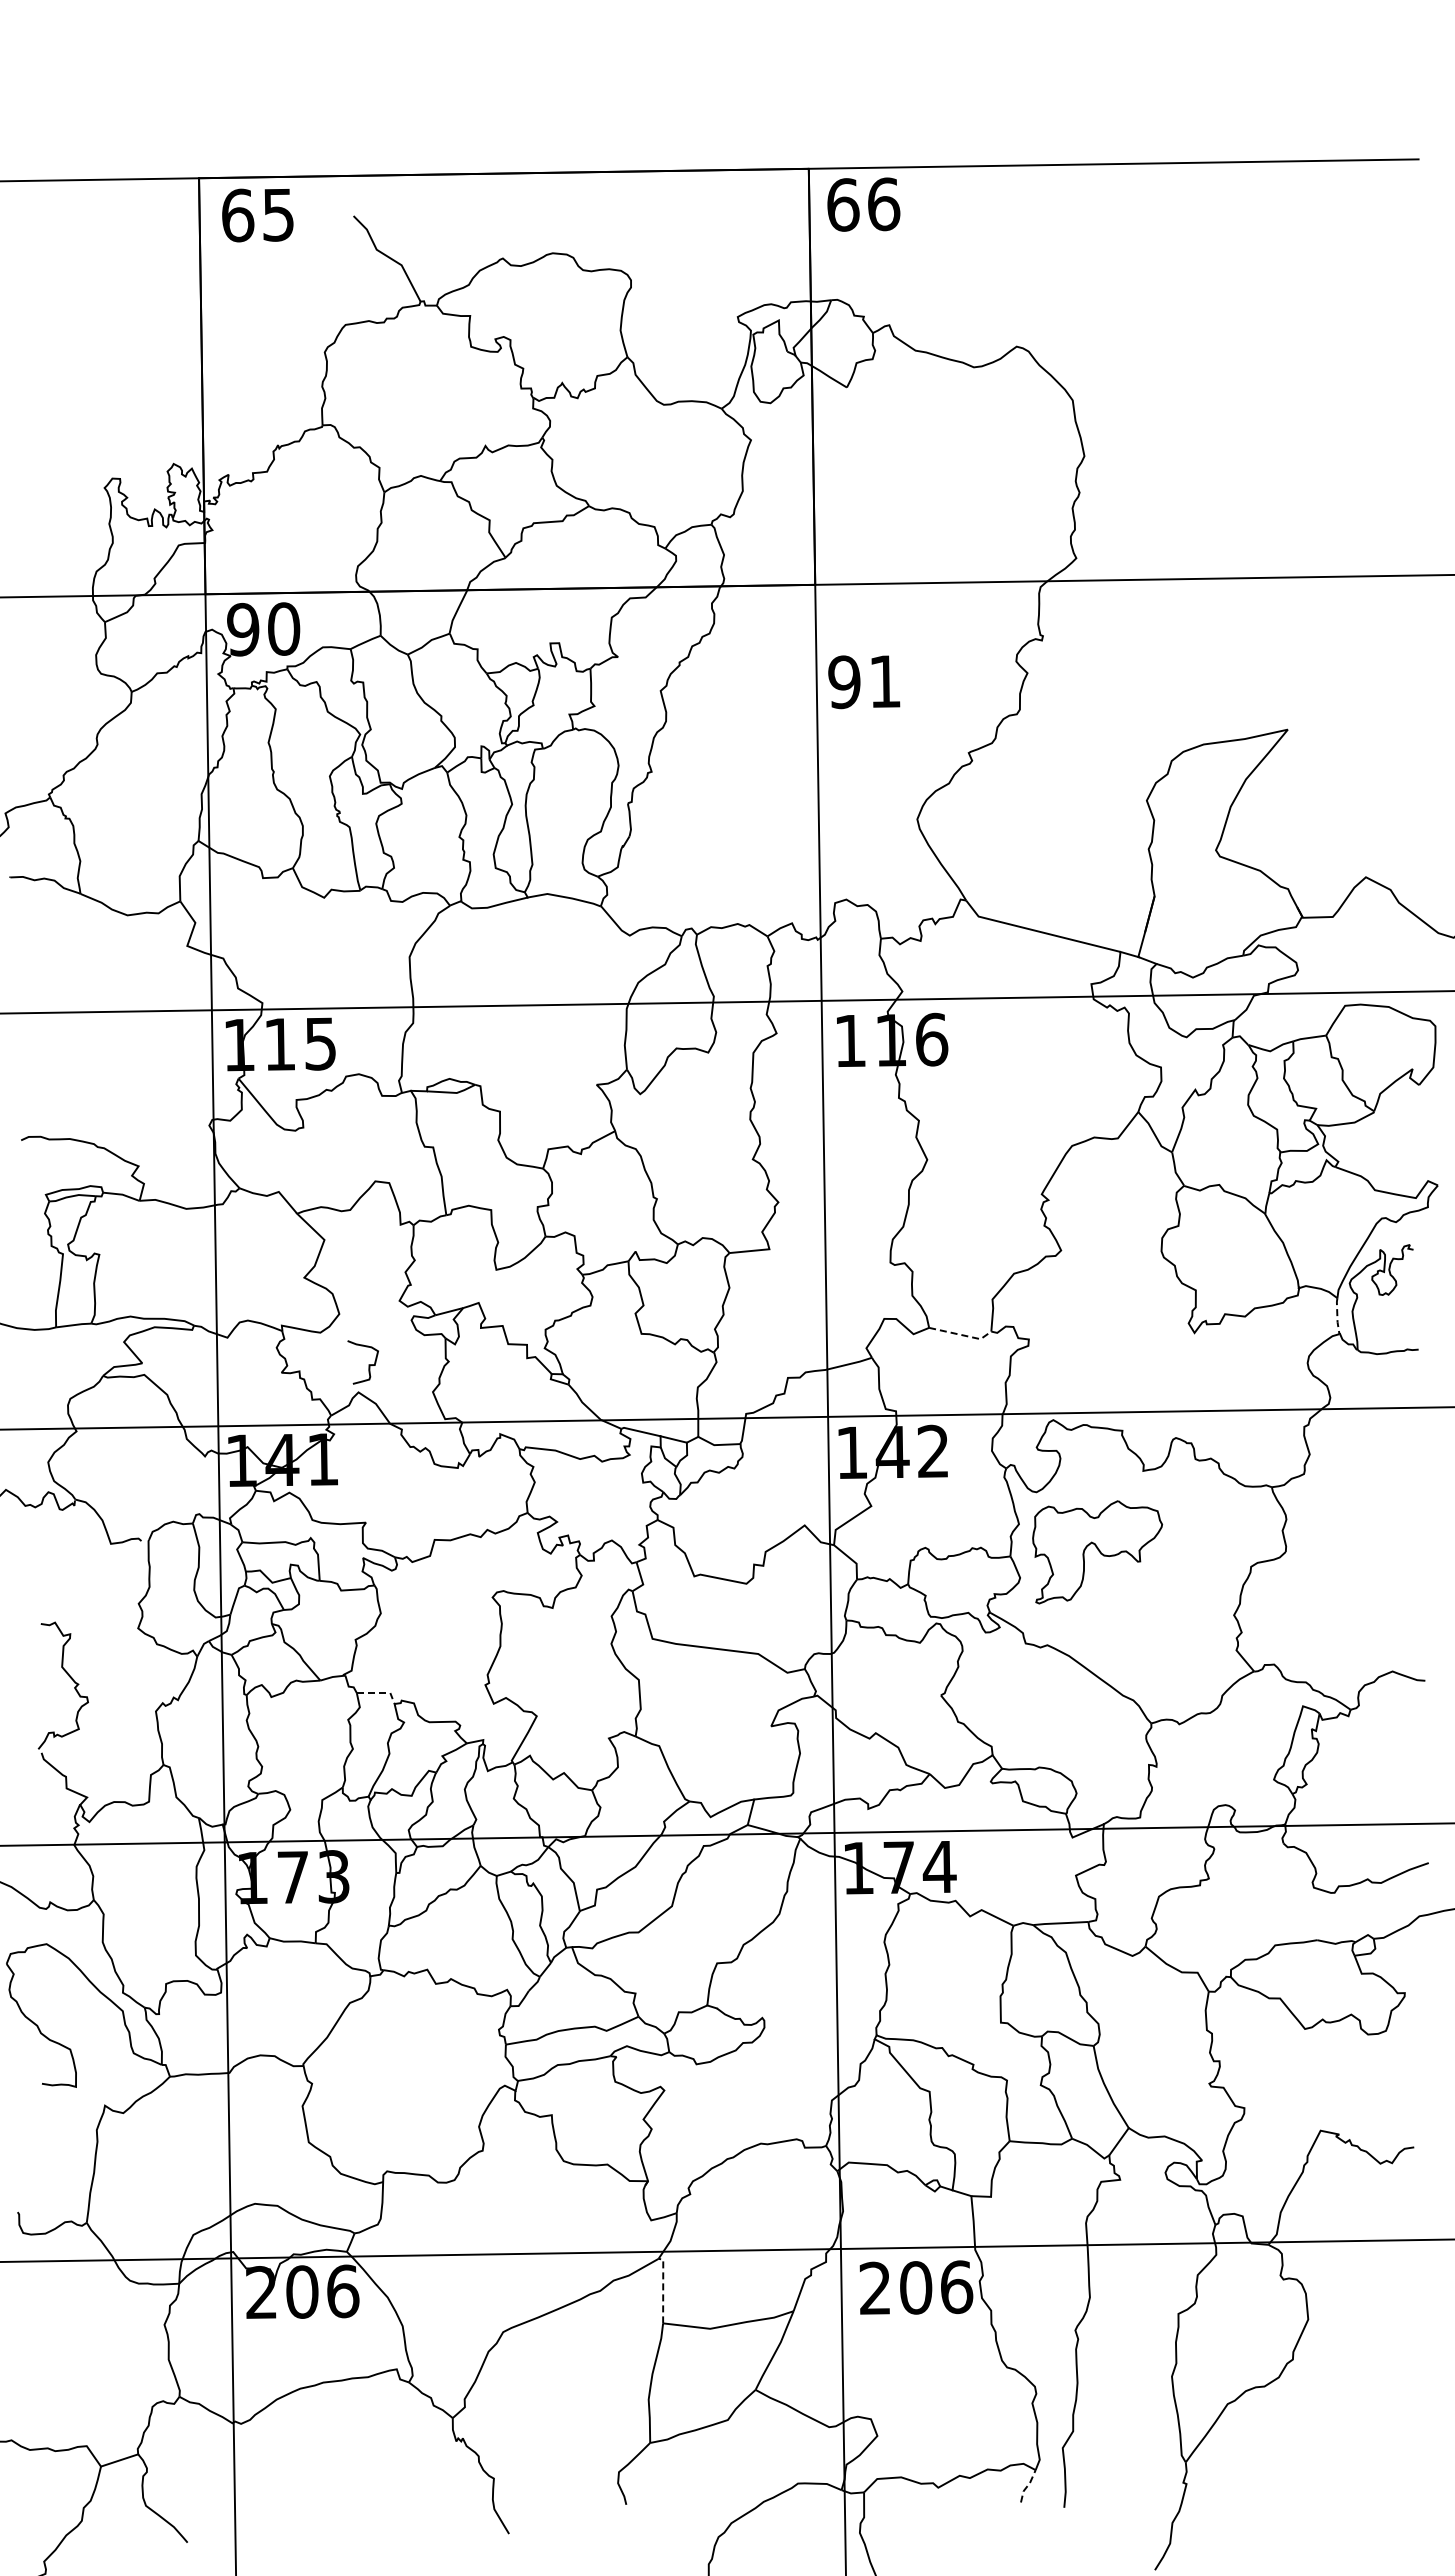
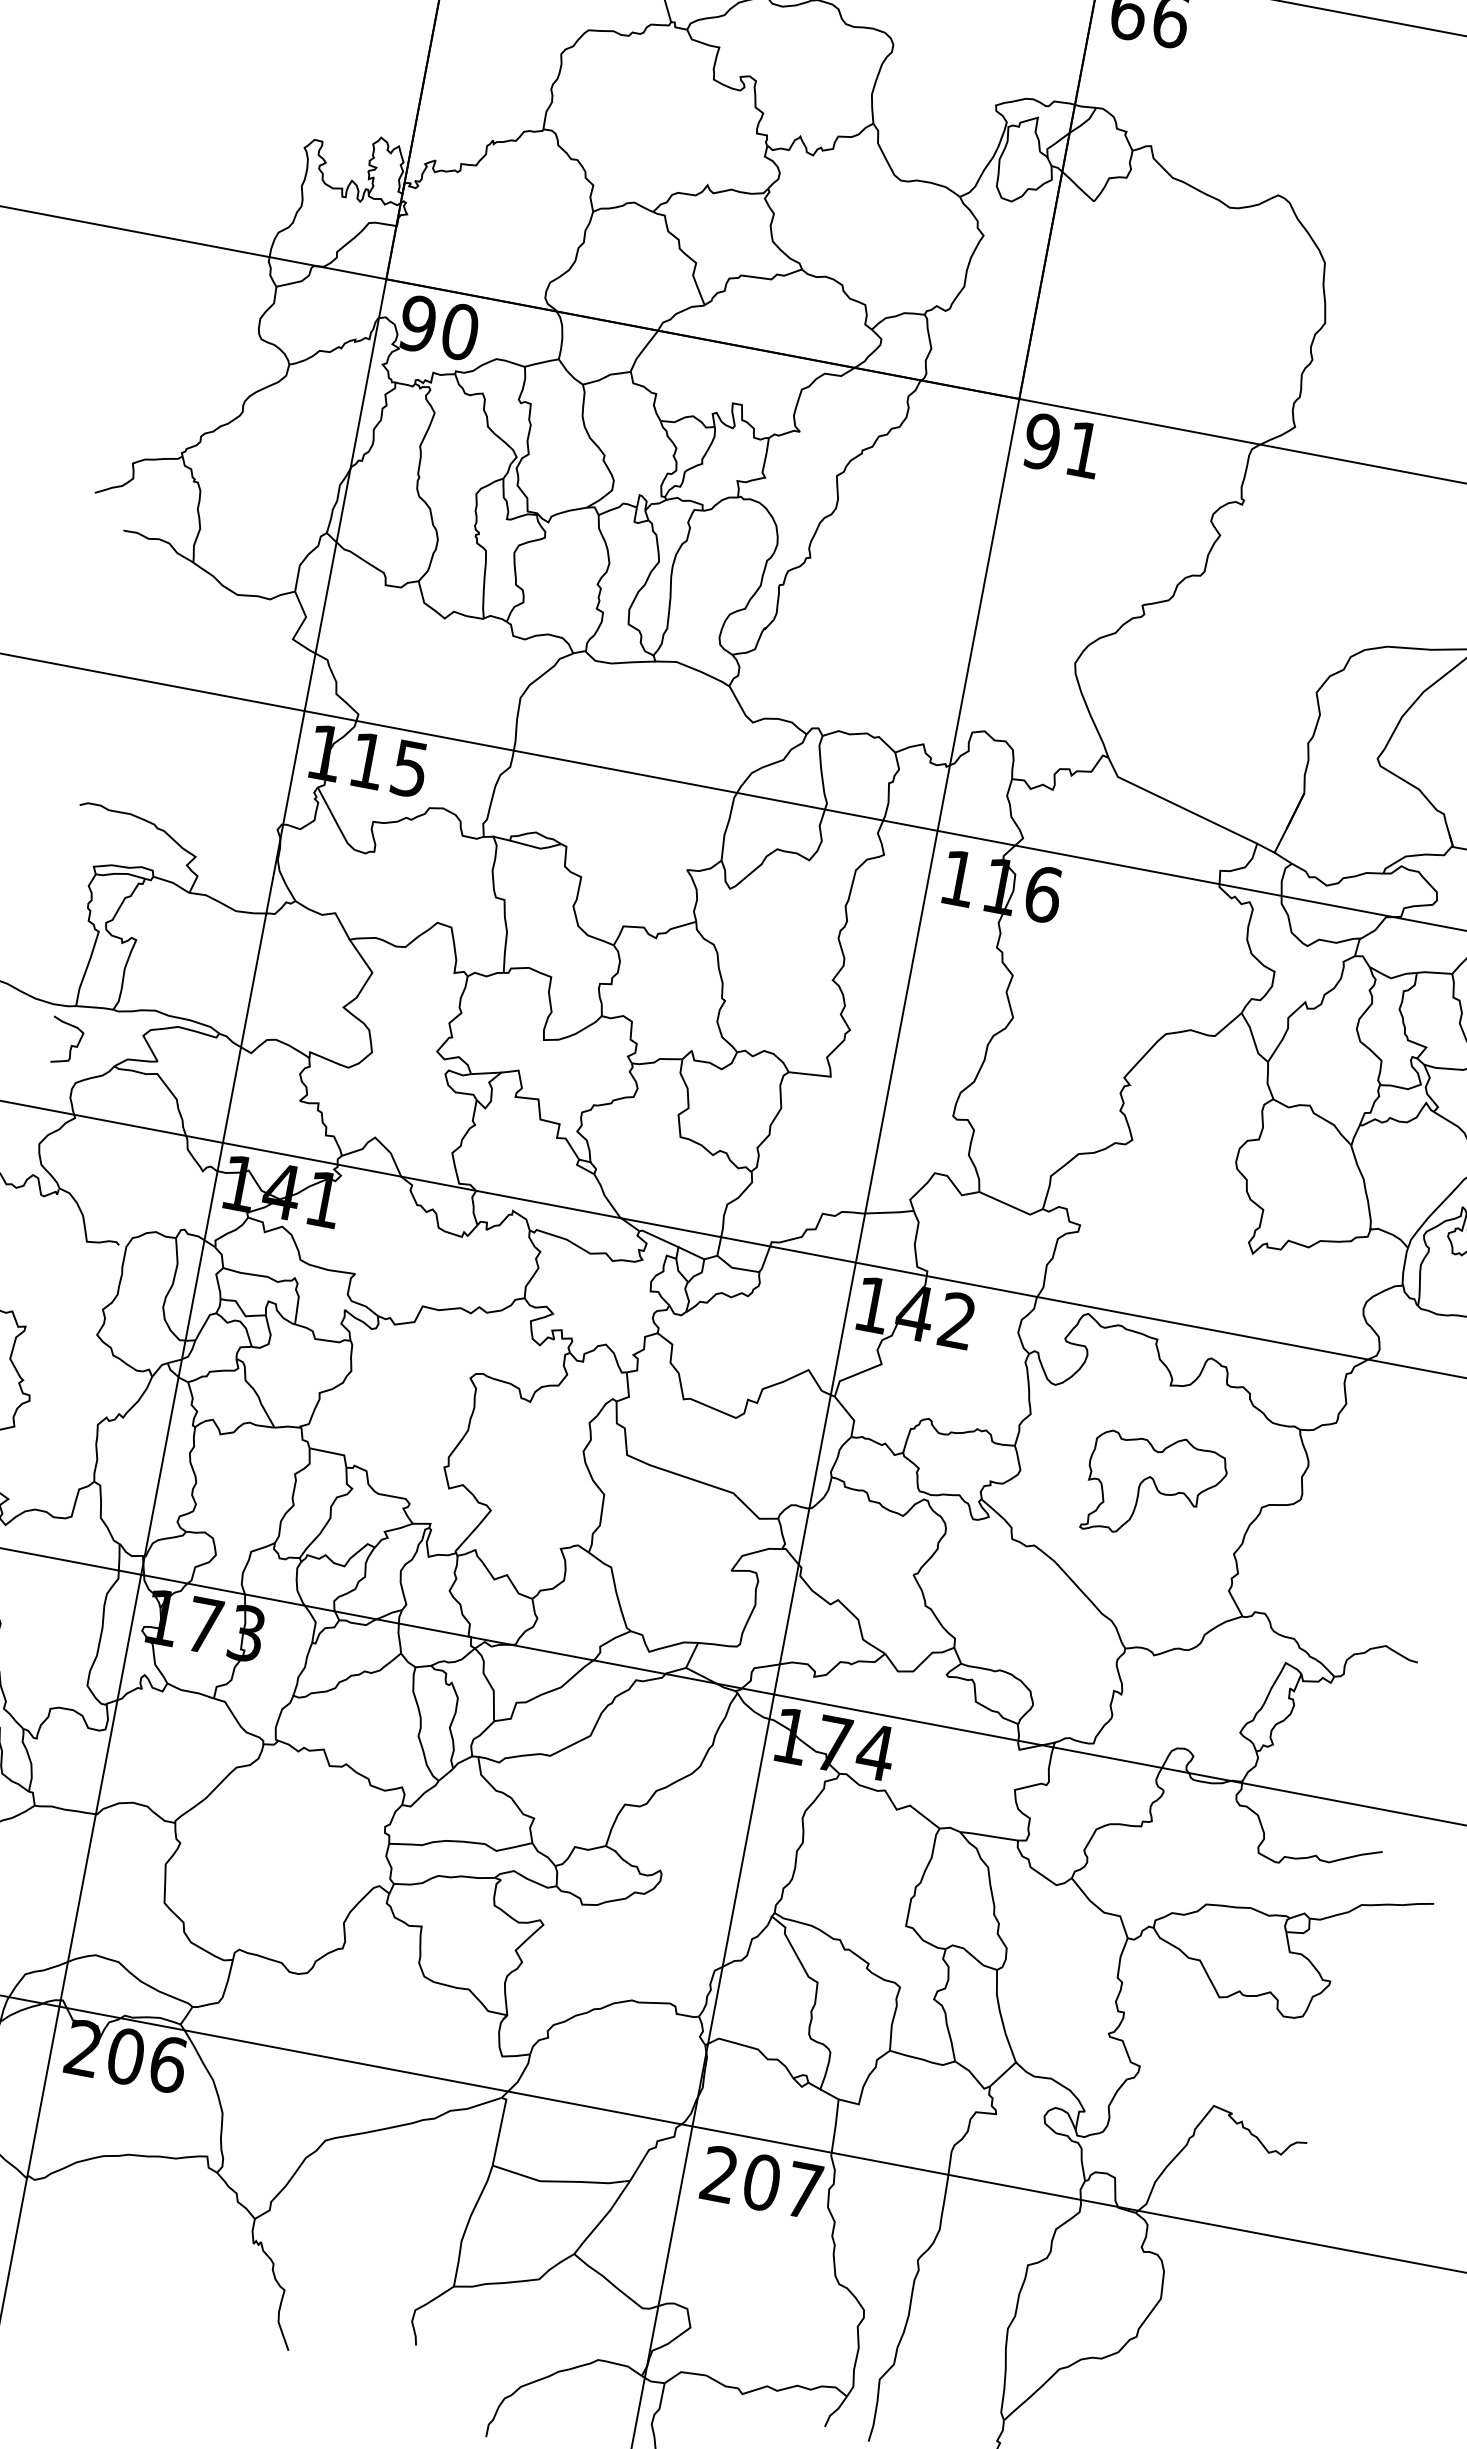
text: (864, 682) -> (1062, 446), moved
line: (1337, 1316) -> (1404, 1266), dashed -> solid
line: (962, 1335) -> (1012, 1207), dashed -> solid
curve: (368, 1364) -> (70, 1045), moved
part: (1097, 1552) -> (1153, 1488), moved
line: (380, 1693) -> (334, 1453), dashed -> solid
text: (957, 2287) -> (804, 2191), 206 -> 207
line: (663, 2288) -> (500, 2129), dashed -> solid
line: (1027, 2485) -> (835, 2410), dashed -> solid

